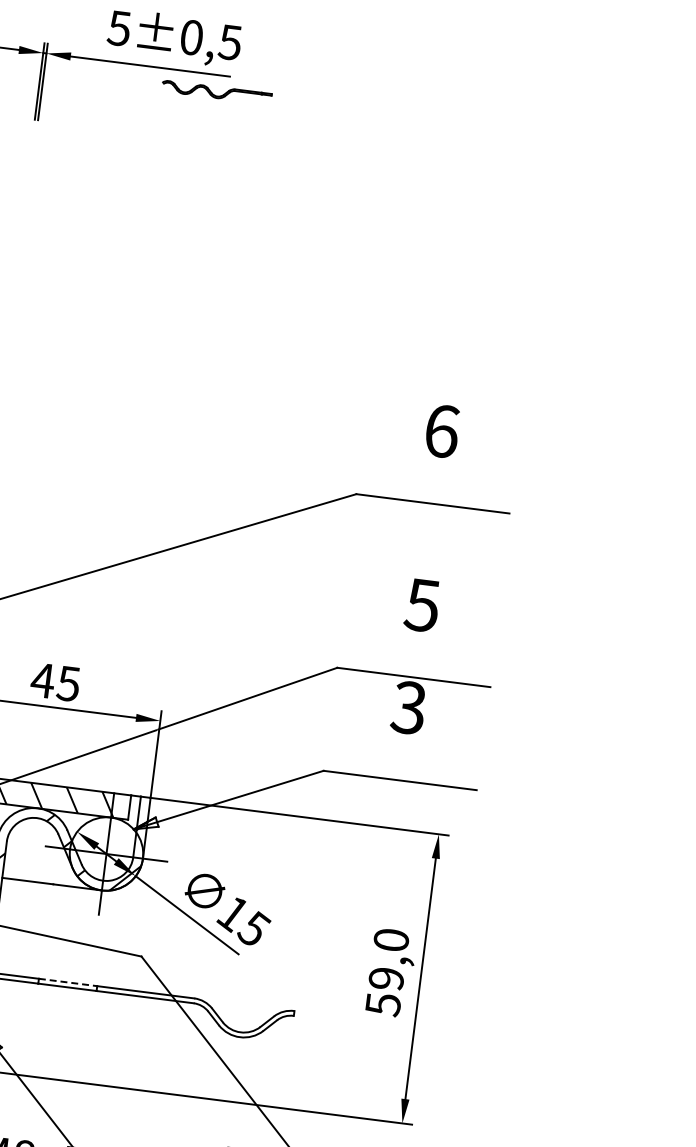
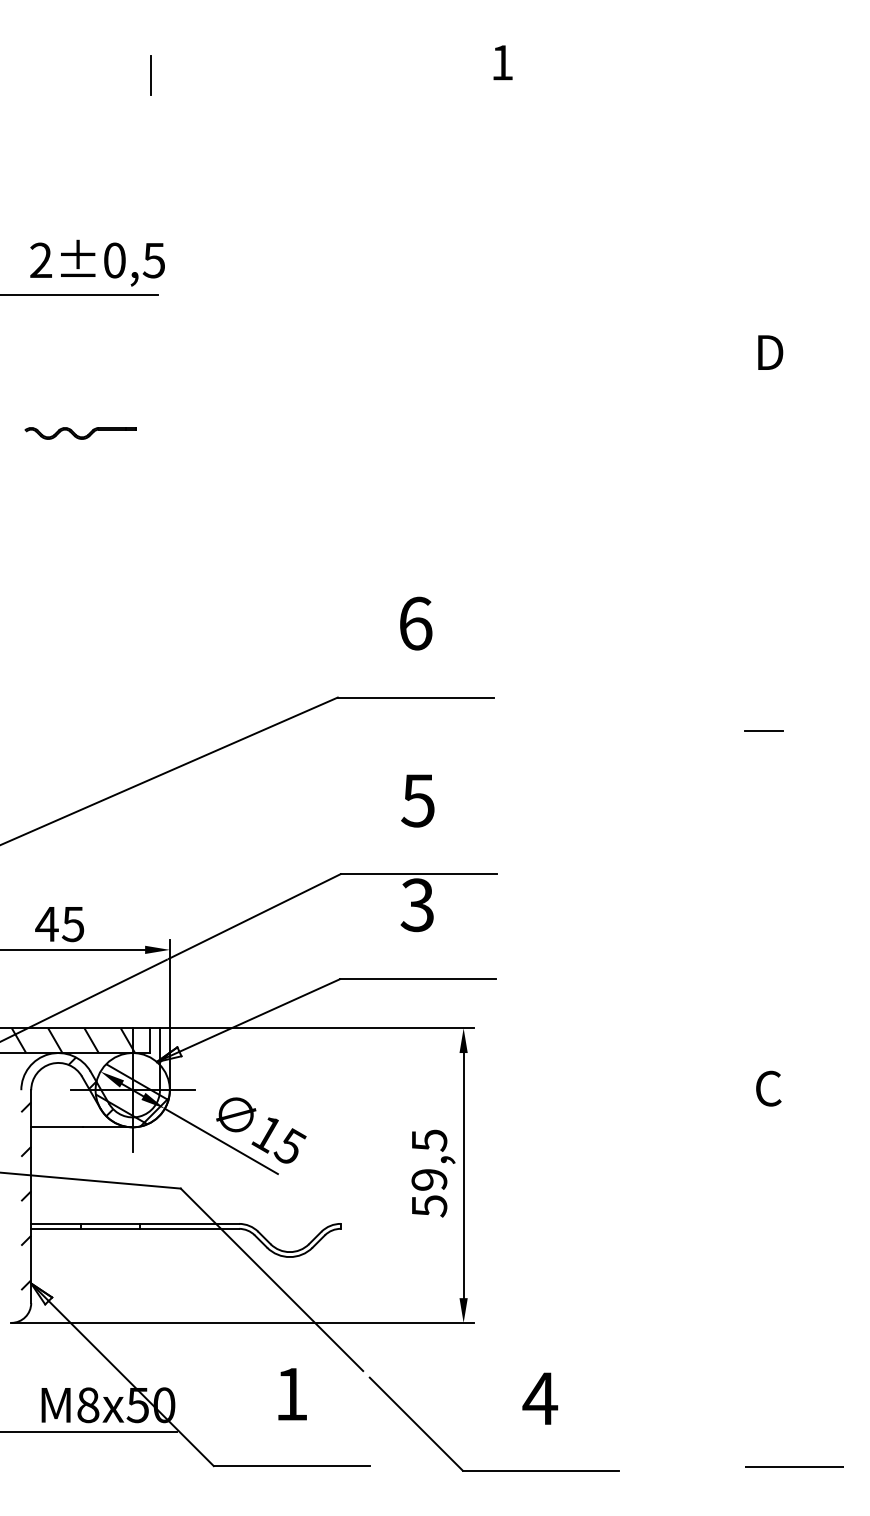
text: (118, 28) -> (40, 260), 5 -> 2
part: (216, 92) -> (80, 433), moved
hatch: (104, 858) -> (131, 1094), added
text: (391, 940) -> (429, 1140), 59,0 -> 59,5
line: (68, 982) -> (110, 1223), dashed -> solid

